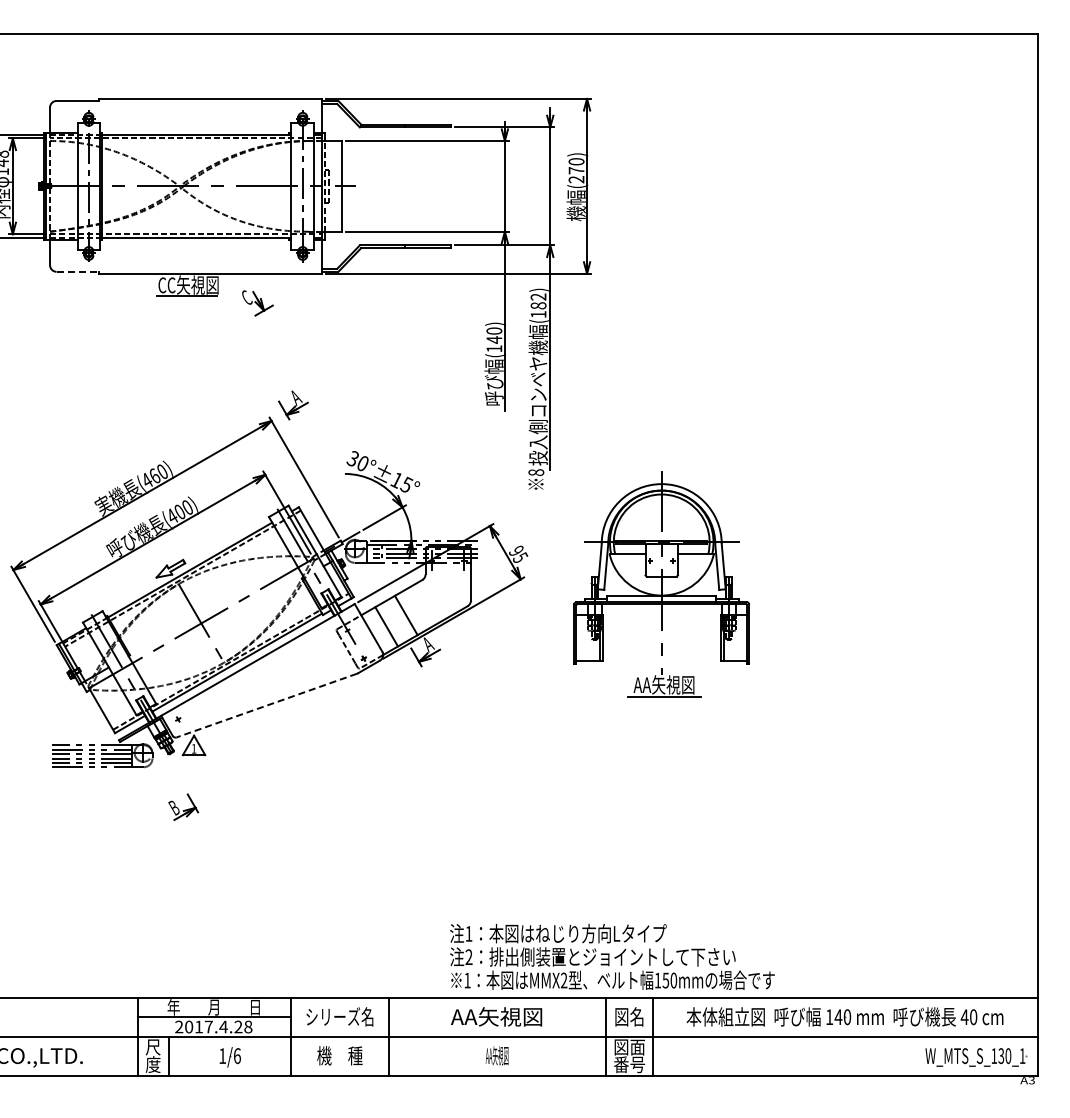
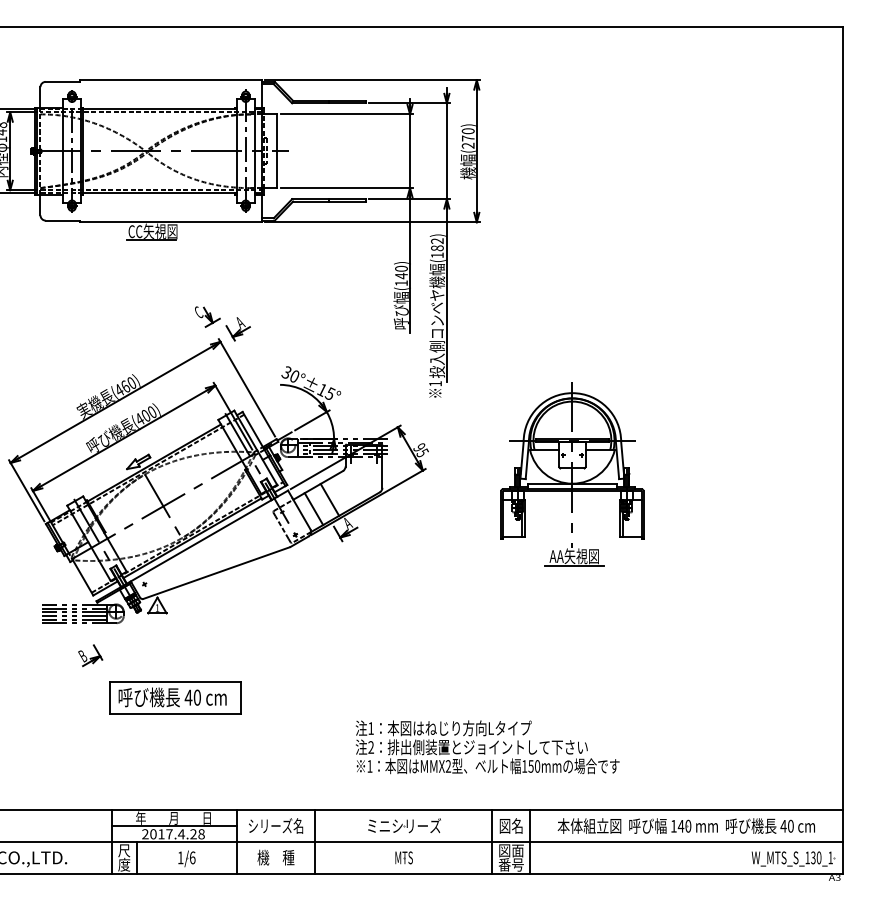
line: (78, 271) -> (63, 220), dashed -> solid
part: (257, 303) -> (207, 317), moved
text: (536, 472) -> (435, 383), 8 -> 1
part: (661, 584) -> (572, 474), moved
line: (266, 705) -> (216, 573), dashed -> solid
part: (183, 807) -> (90, 655), moved
part: (215, 858) -> (174, 697), added
text: (612, 956) -> (487, 746), moved
text: (497, 1016) -> (404, 825), AA矢視図 -> ミニシリーズ
text: (496, 1055) -> (403, 857), AA矢視図 -> MTS

